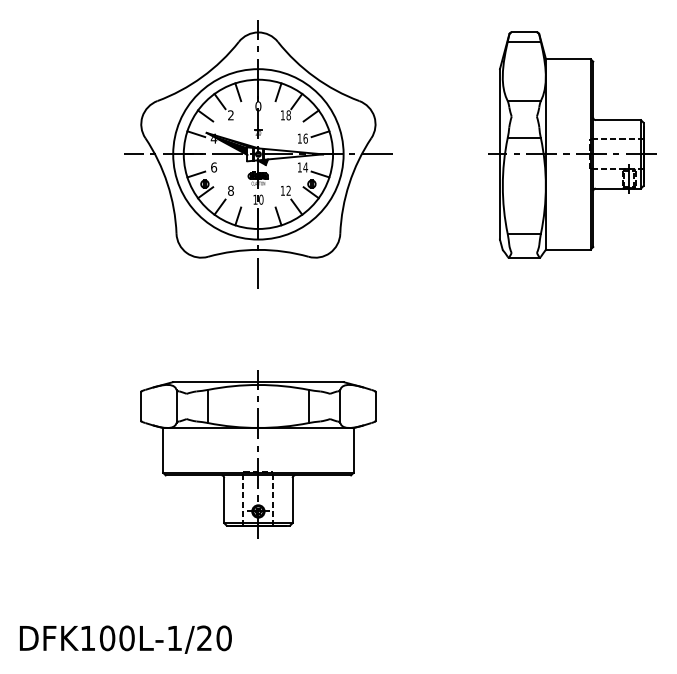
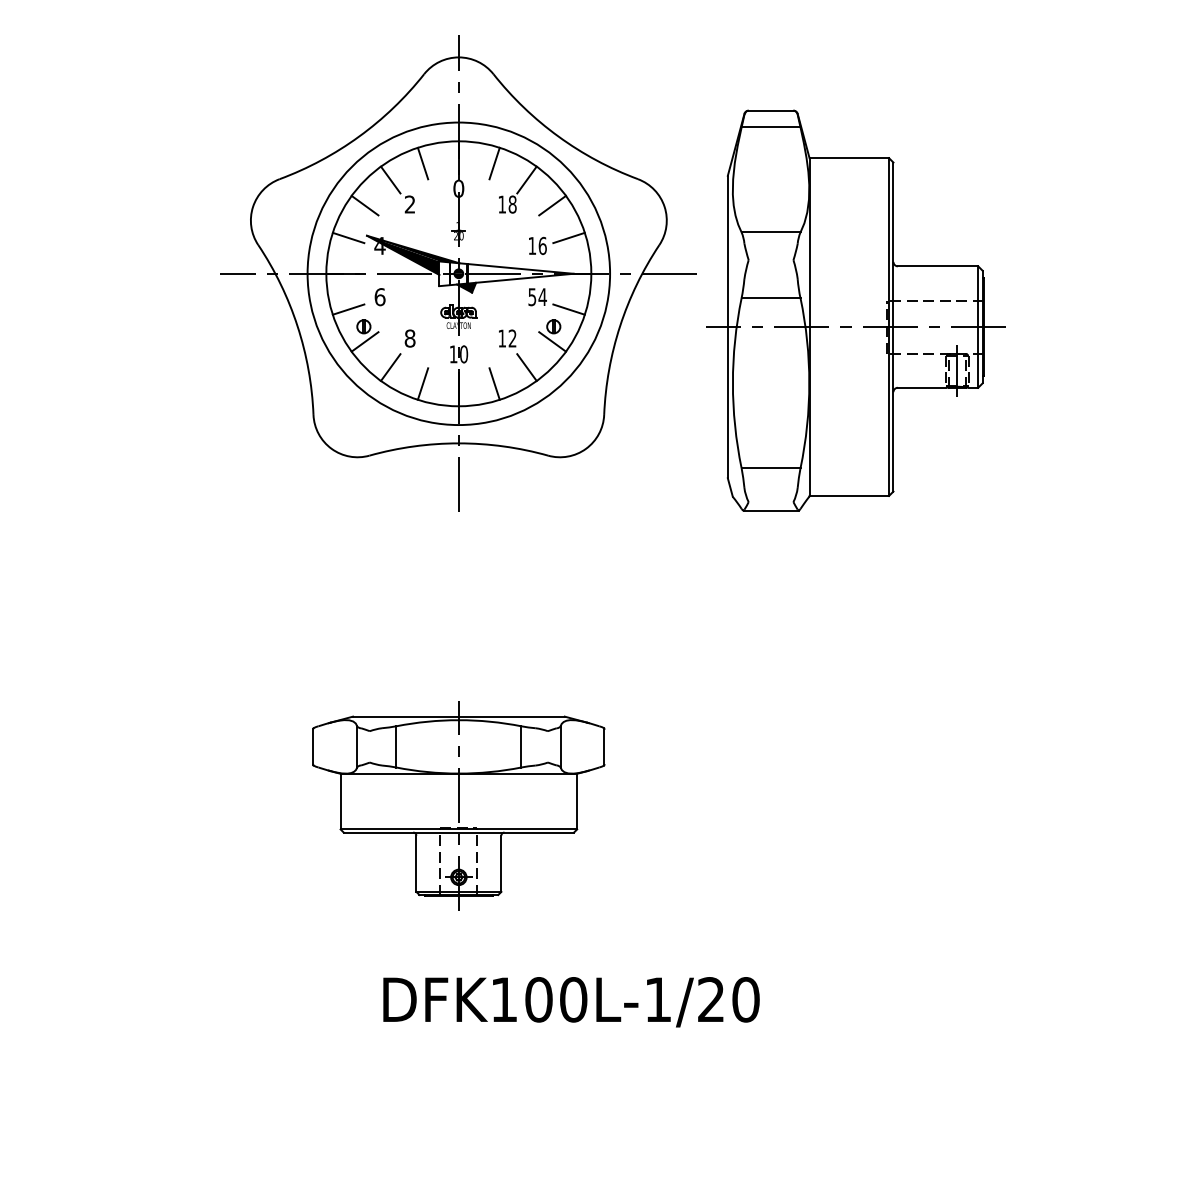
part: (572, 144) -> (856, 309), moved
text: (299, 167) -> (531, 297), 14 -> 54
part: (258, 454) -> (458, 806), size x0.7
text: (125, 639) -> (570, 1001), moved

